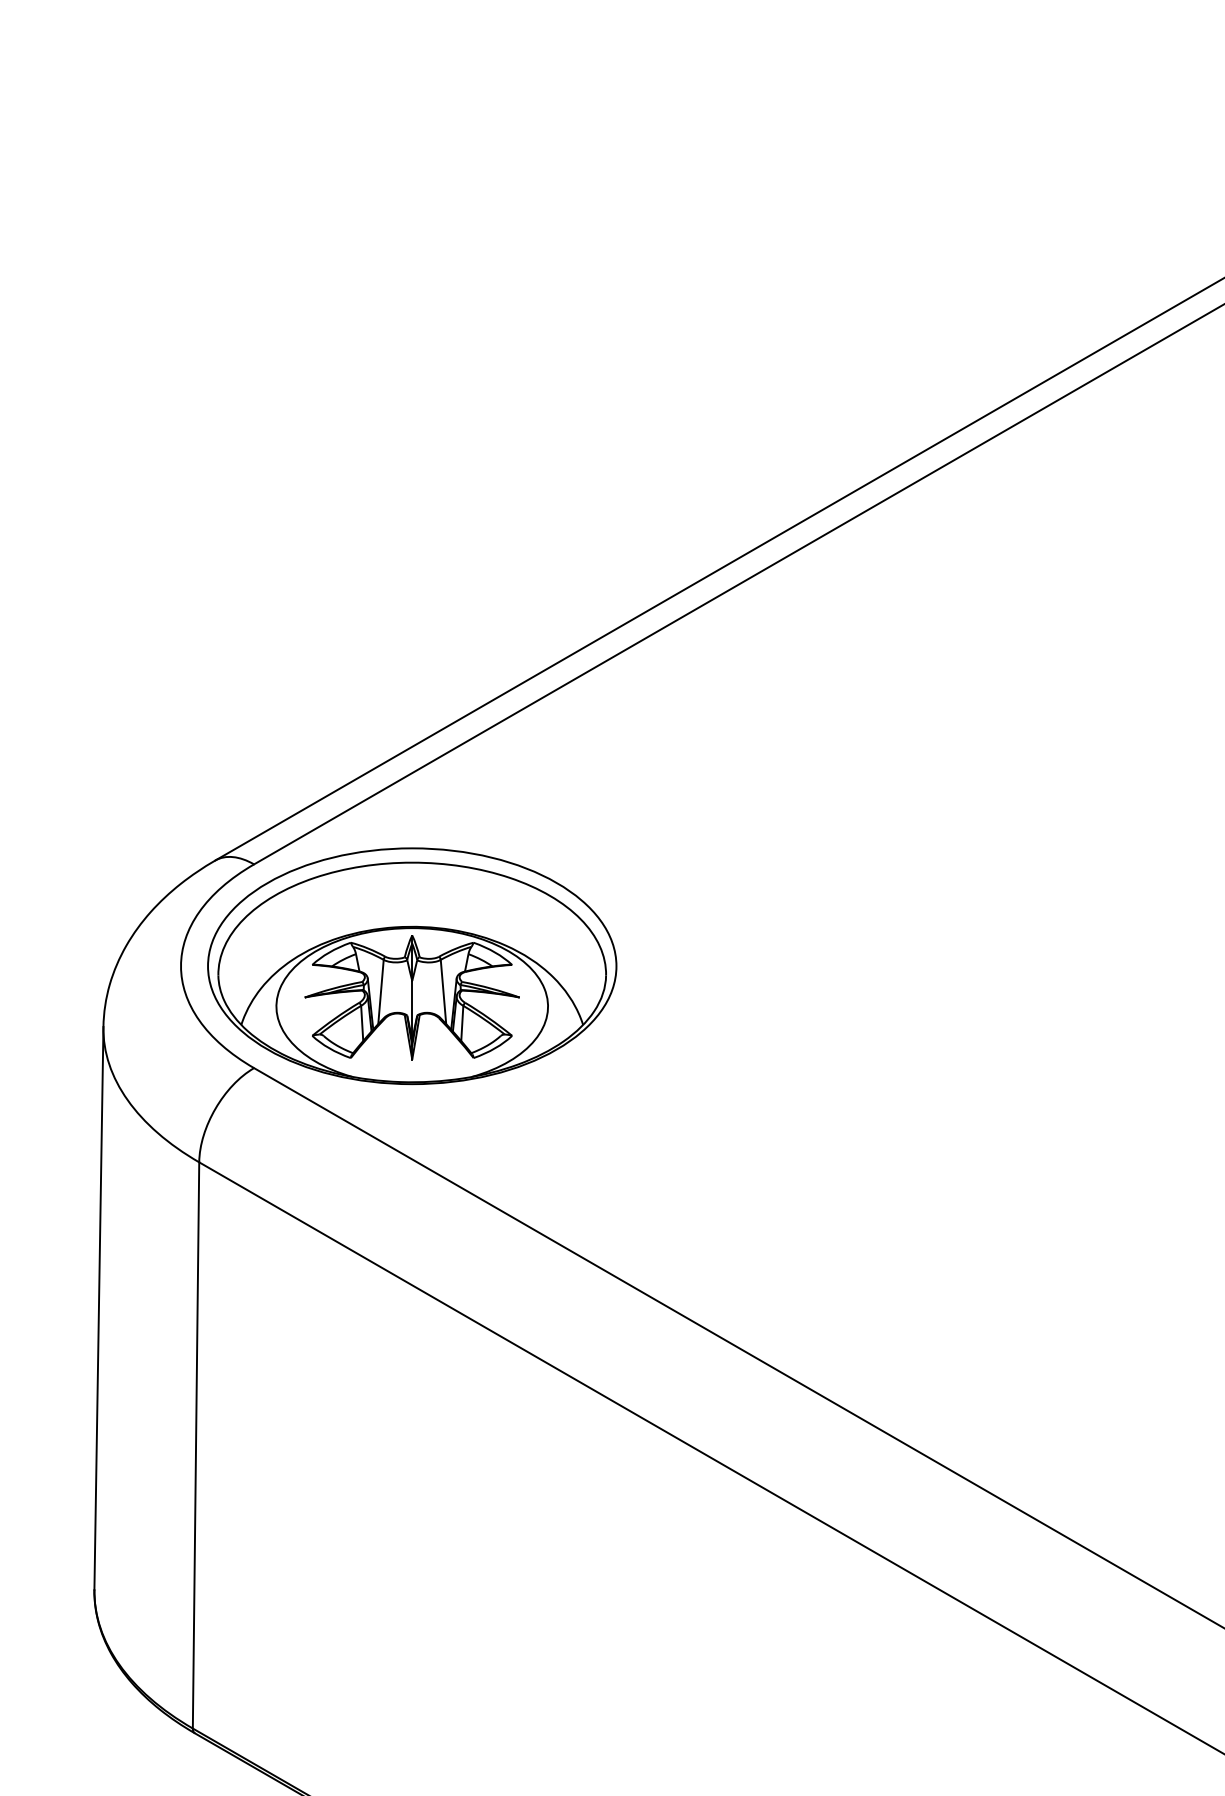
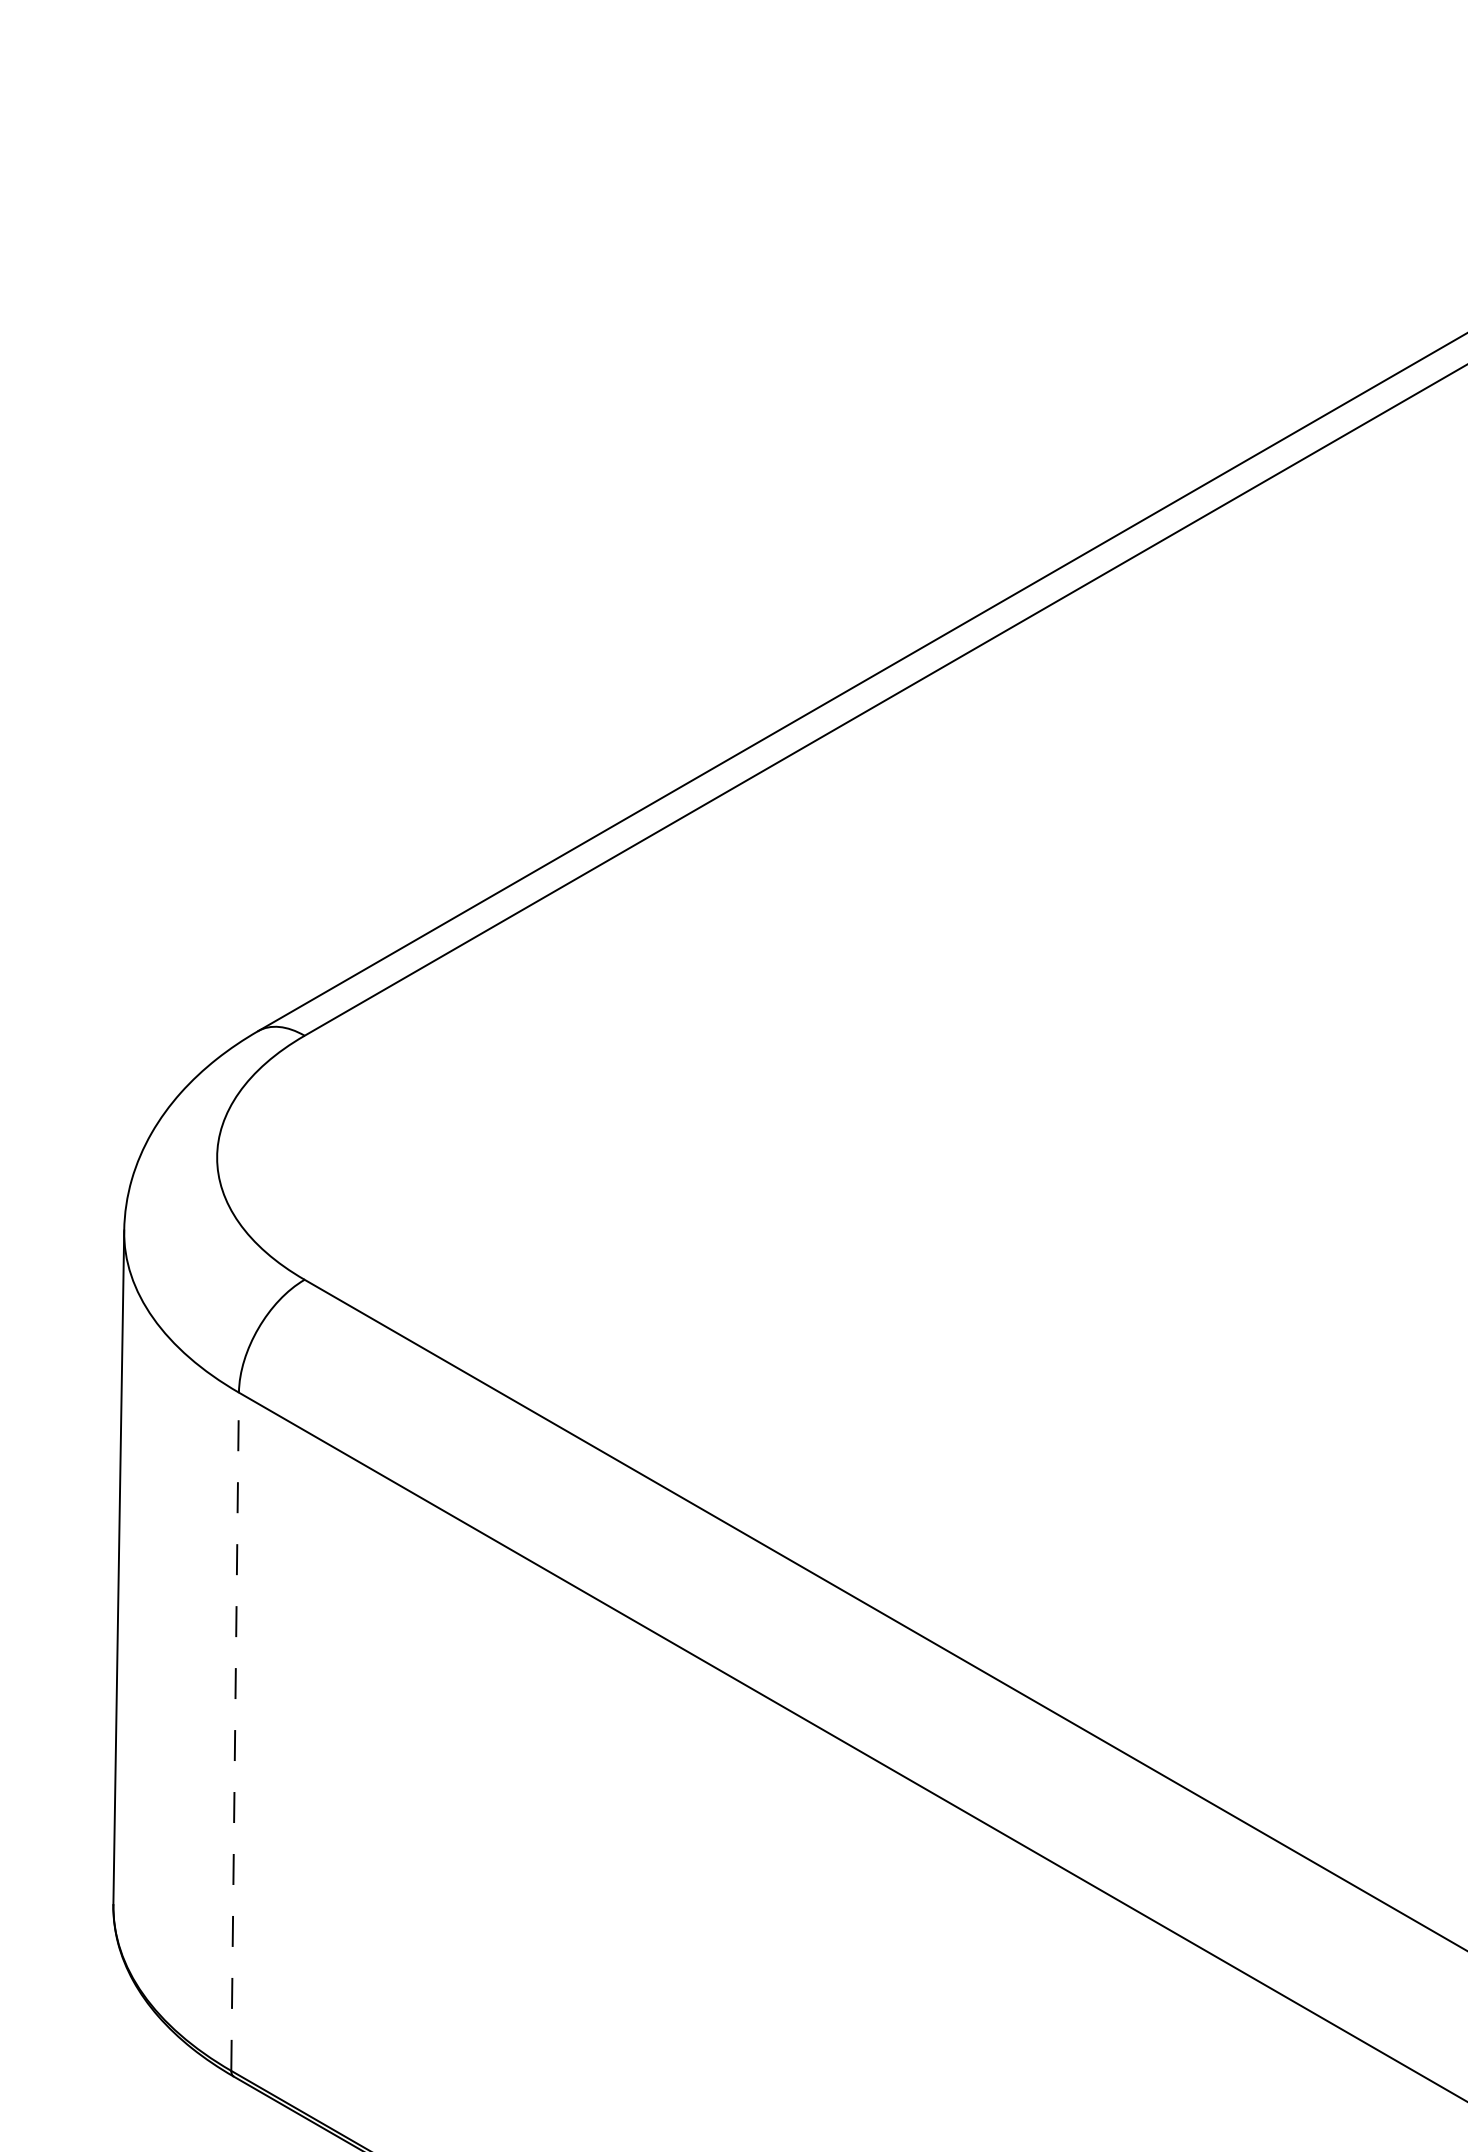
part: (411, 966) -> (493, 1157), removed
line: (196, 1445) -> (235, 1731), solid -> dashed

